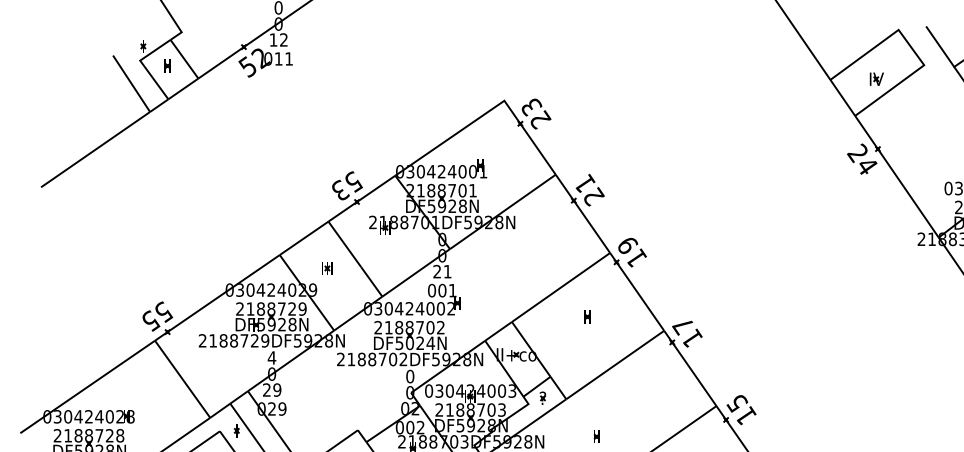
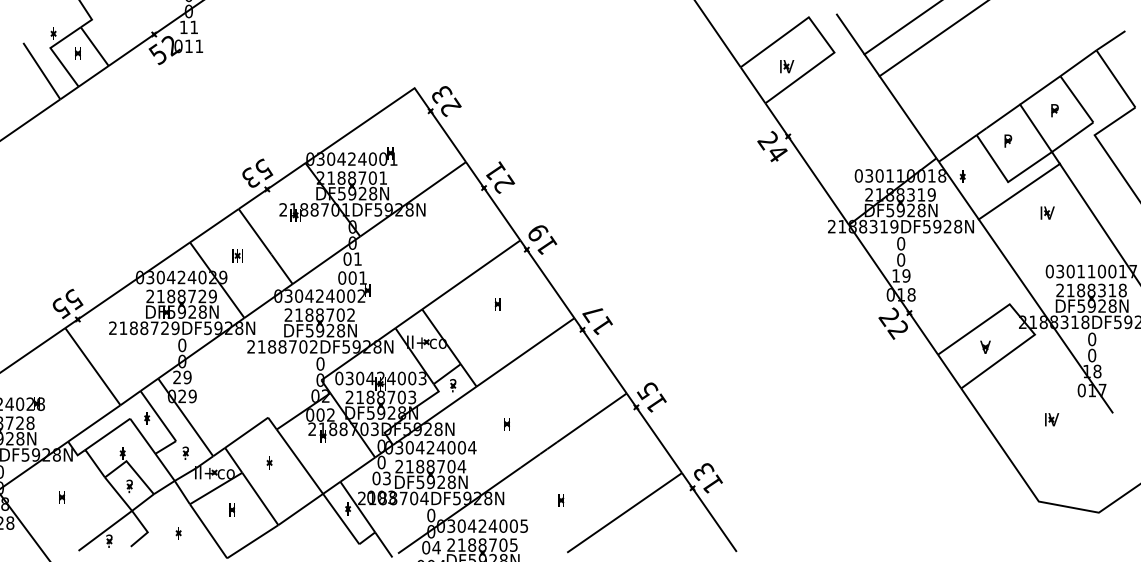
text: (283, 39) -> (193, 26), 12 -> 11
text: (437, 271) -> (347, 258), 21 -> 01
text: (420, 343) -> (330, 330), DF5024N -> DF5928N
text: (272, 358) -> (182, 345), 4 -> 0

